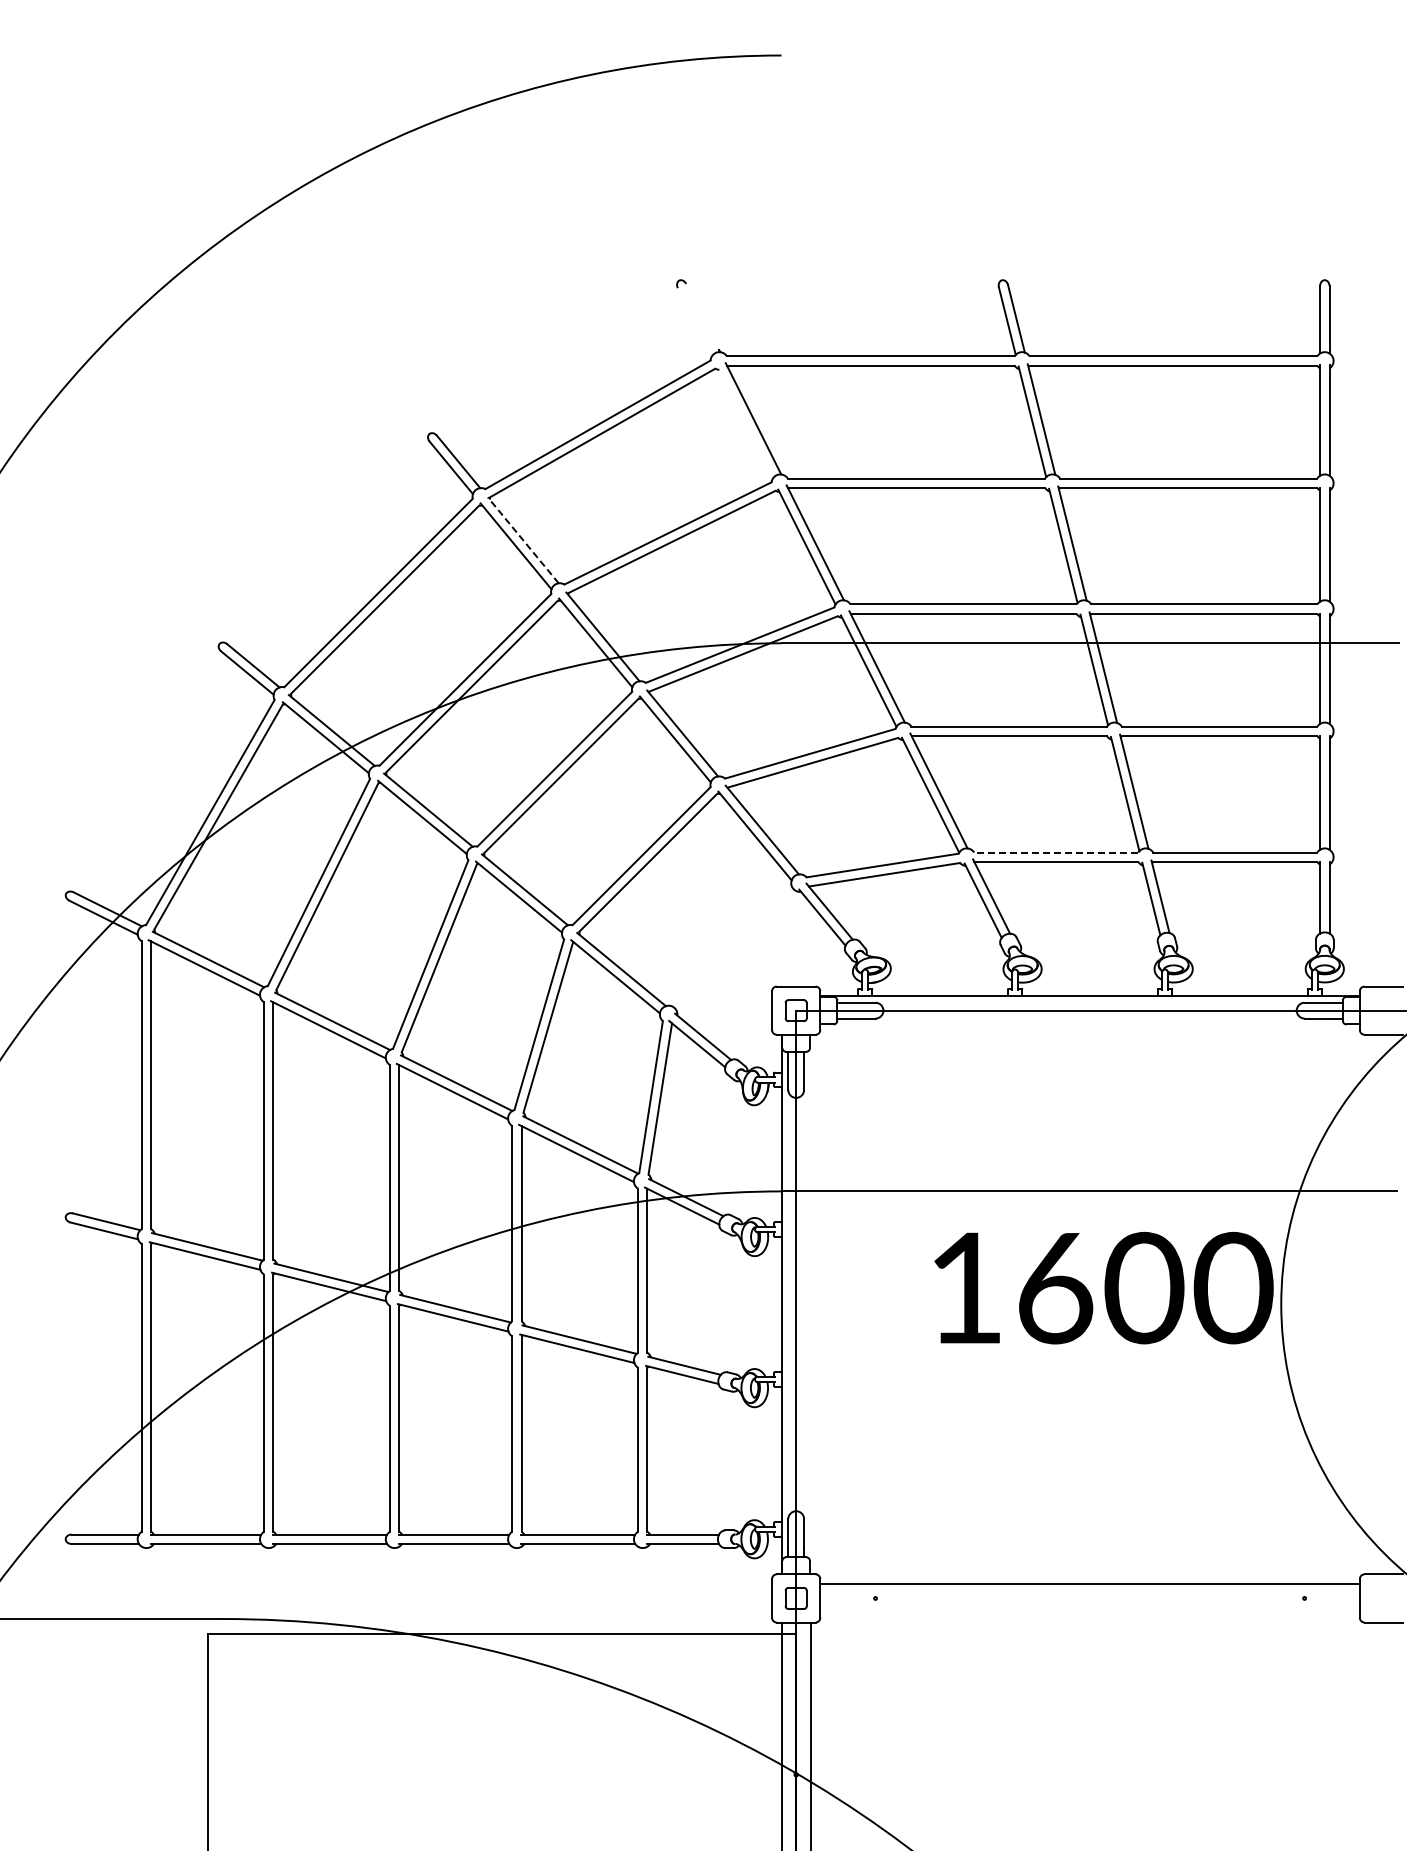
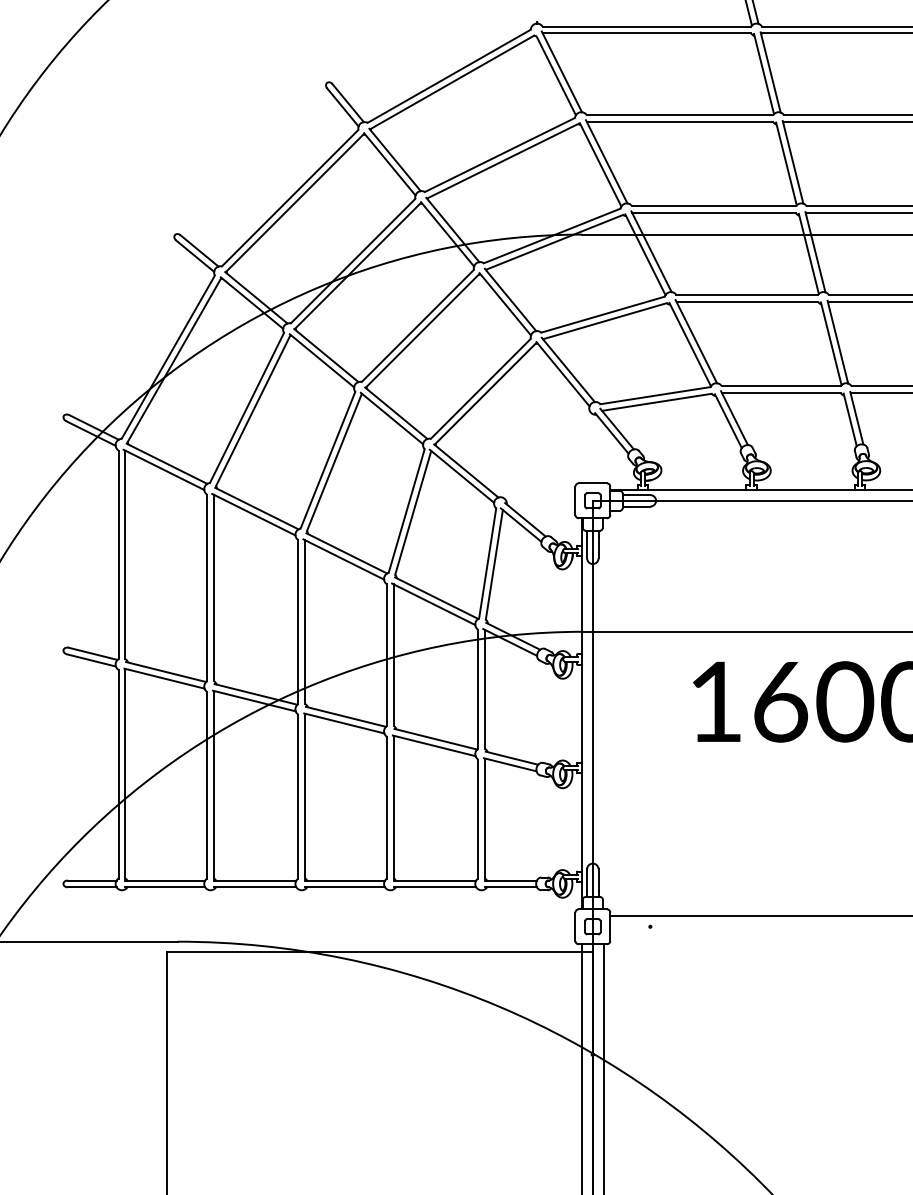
line: (745, 424) -> (556, 76), added
line: (523, 540) -> (395, 160), dashed -> solid
line: (1055, 852) -> (780, 386), dashed -> solid

